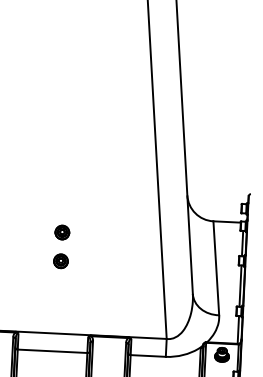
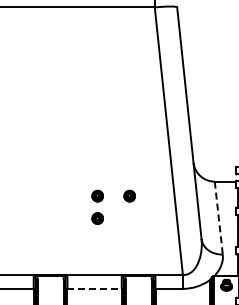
part: (103, 233) -> (129, 195), added
line: (215, 268) -> (218, 218), solid -> dashed
line: (53, 350) -> (95, 288), solid -> dashed

